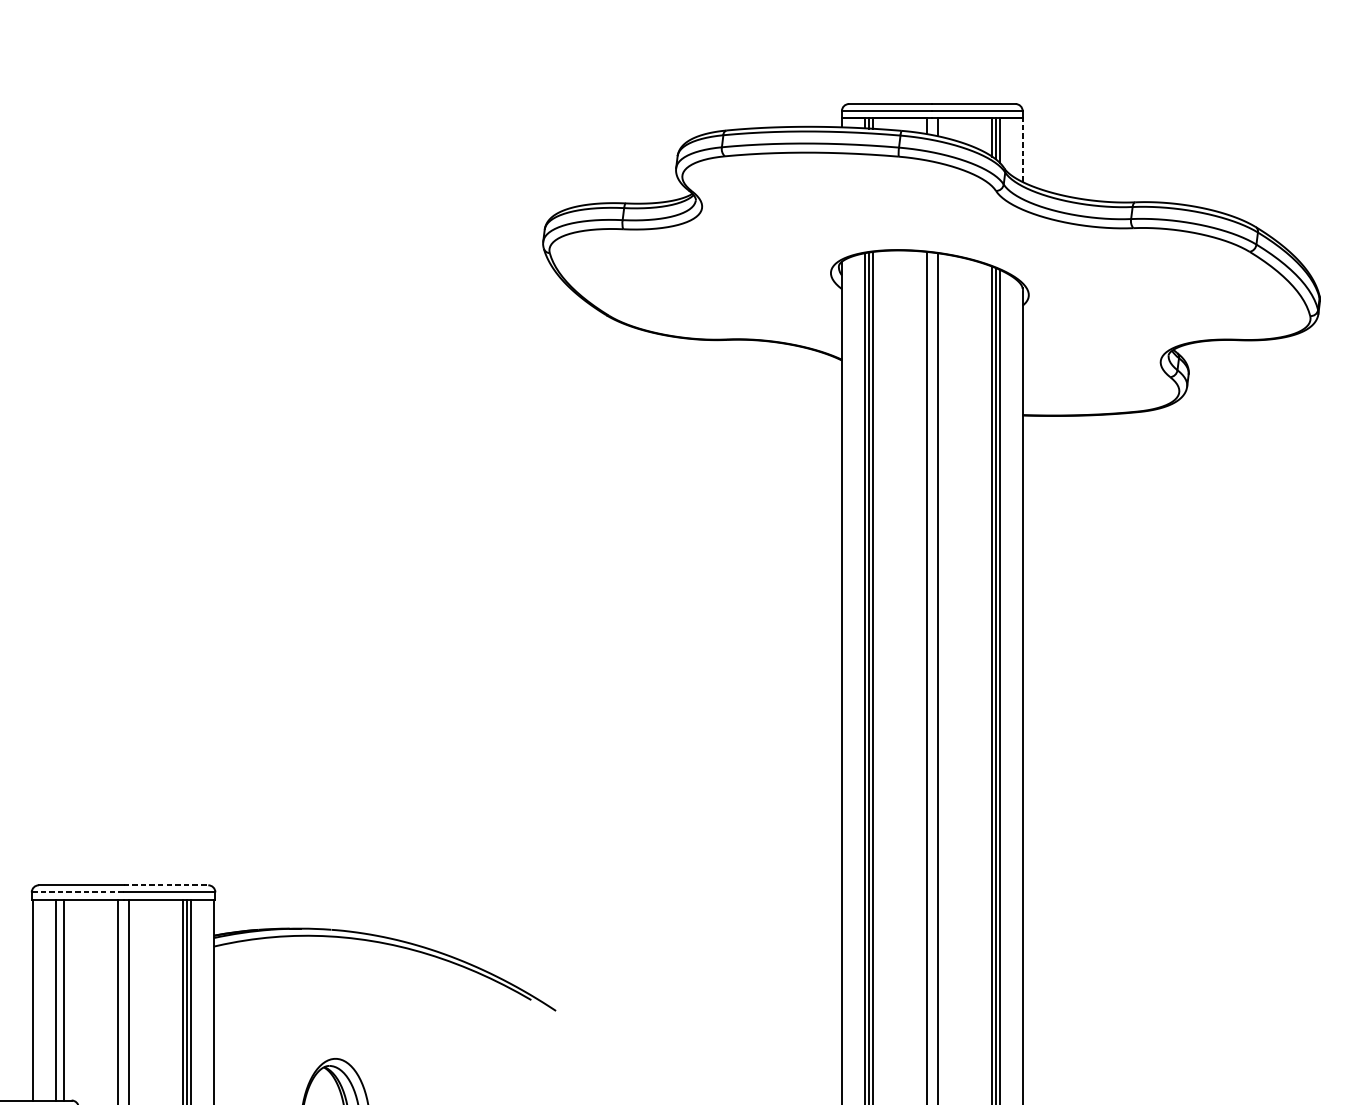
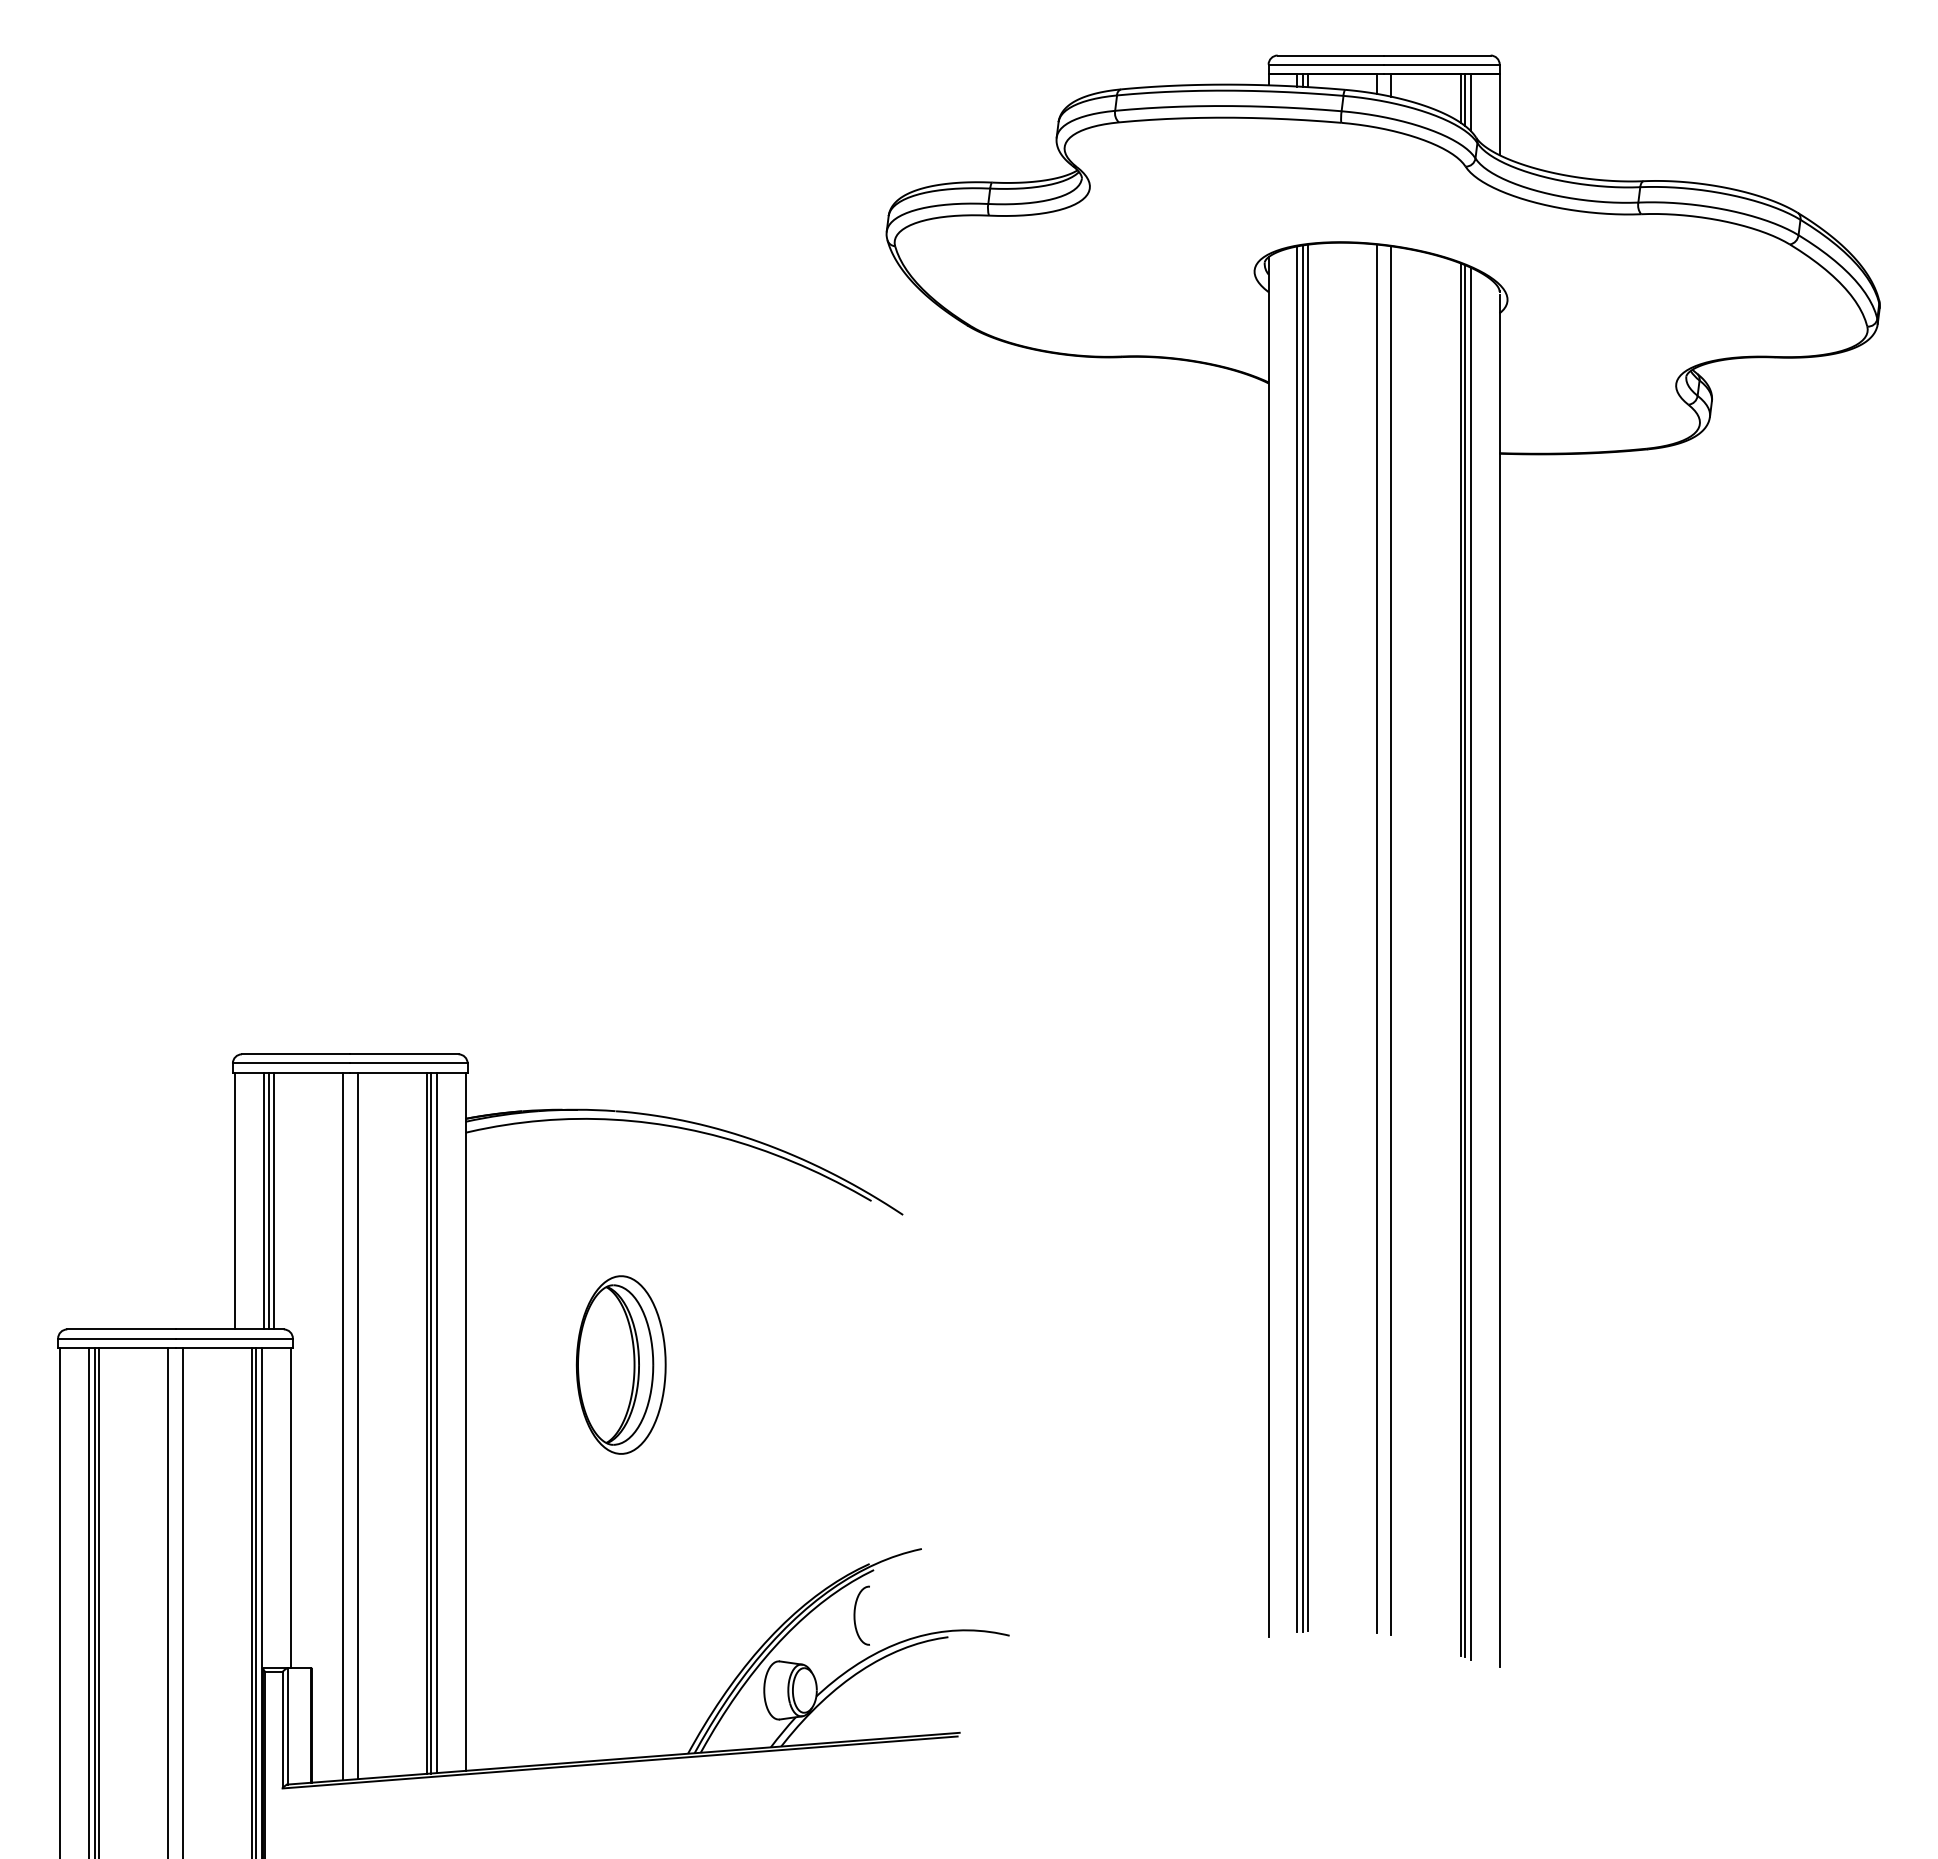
line: (1022, 150) -> (1499, 114), dashed -> solid
line: (166, 885) -> (404, 1054), dashed -> solid
line: (77, 892) -> (291, 1063), dashed -> solid
line: (60, 999) -> (269, 1200), added

